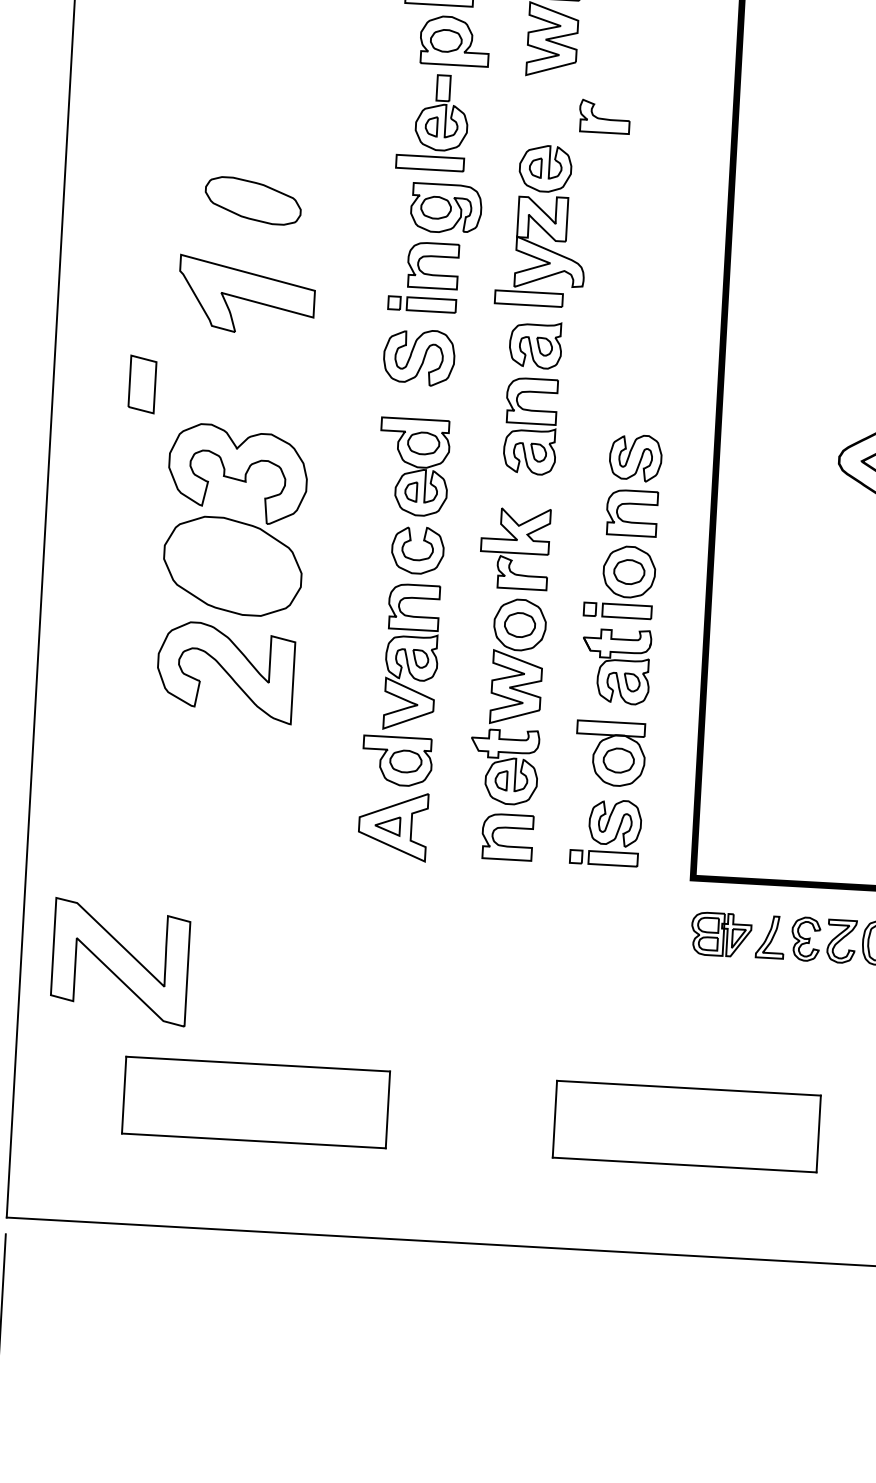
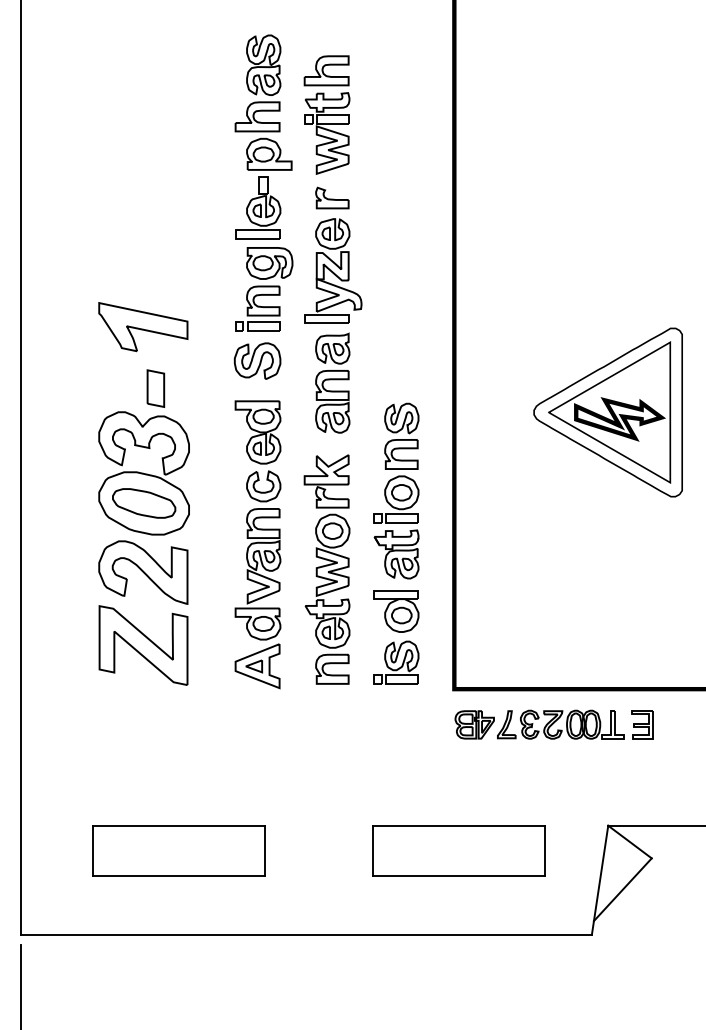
part: (605, 115) -> (332, 197), moved
part: (253, 201) -> (144, 503), moved
part: (141, 384) -> (155, 388), moved
part: (120, 962) -> (143, 645), moved

